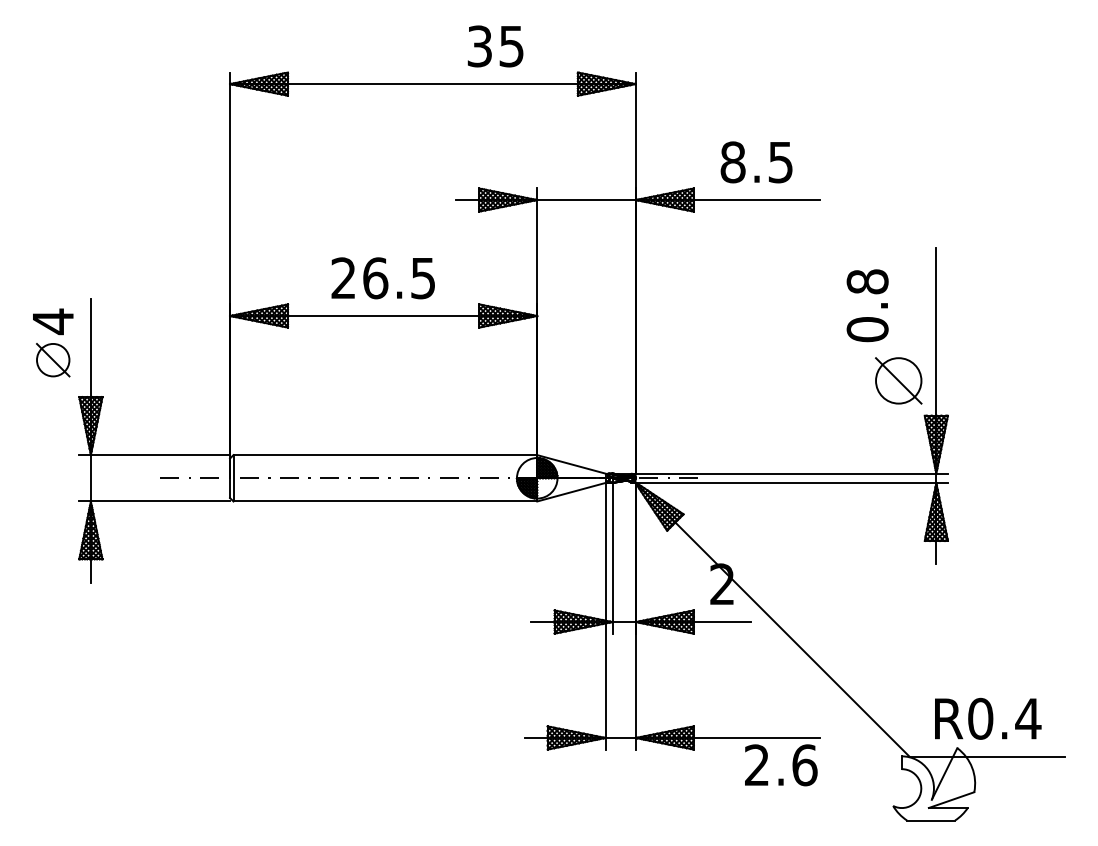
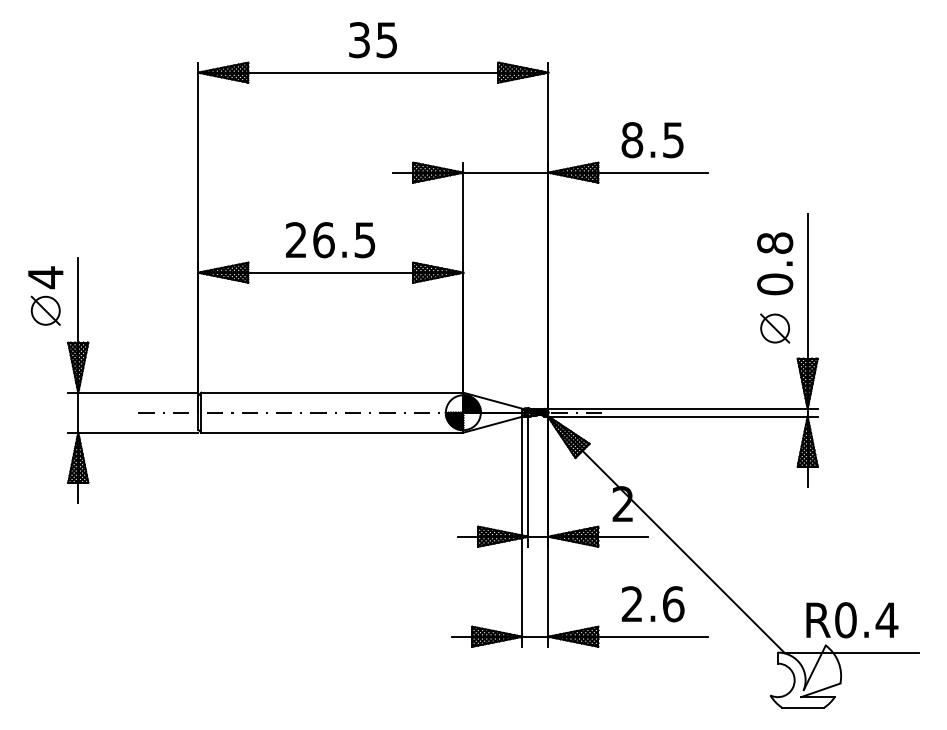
text: (495, 46) -> (372, 40), moved
text: (867, 305) -> (775, 263), moved
part: (898, 380) -> (775, 328), size x0.71
text: (781, 765) -> (653, 604), moved

